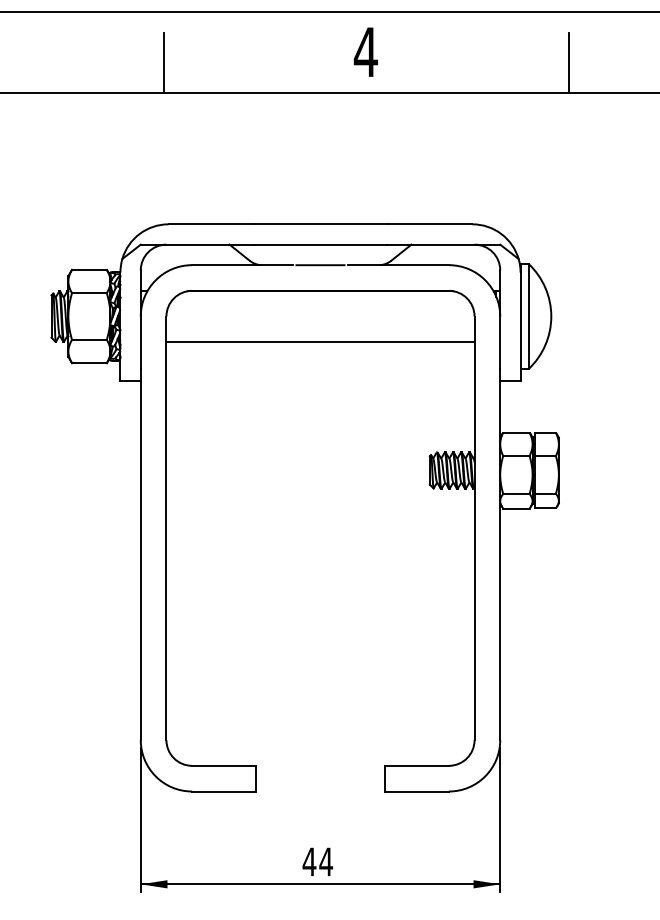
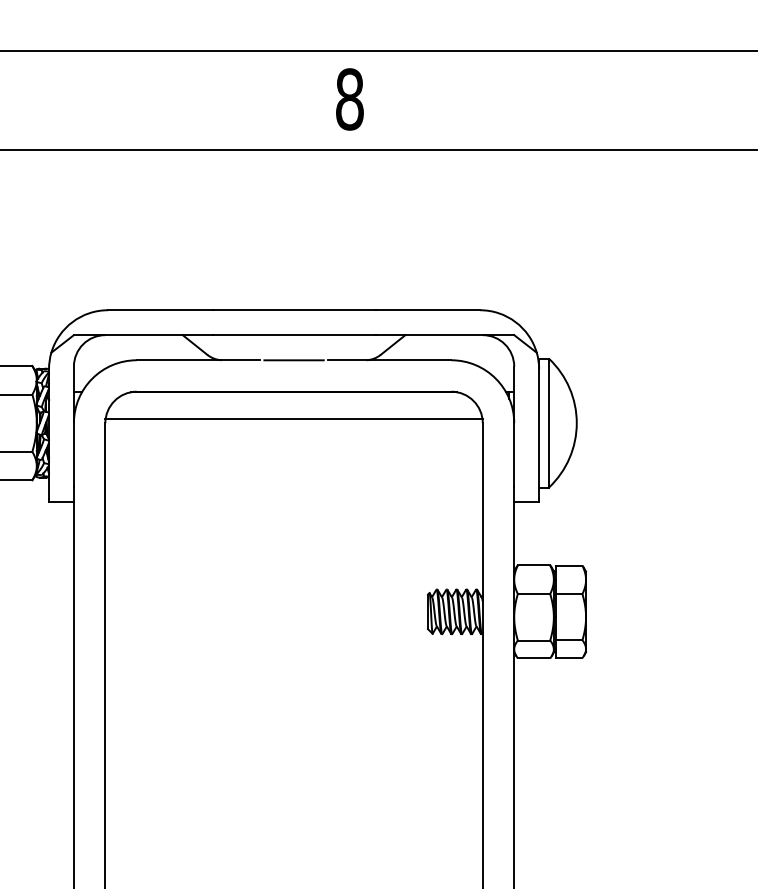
text: (365, 51) -> (349, 98), 4 -> 8
line: (164, 62) -> (102, 112), removed
line: (568, 62) -> (597, 112), removed
line: (320, 341) -> (294, 418), moved

